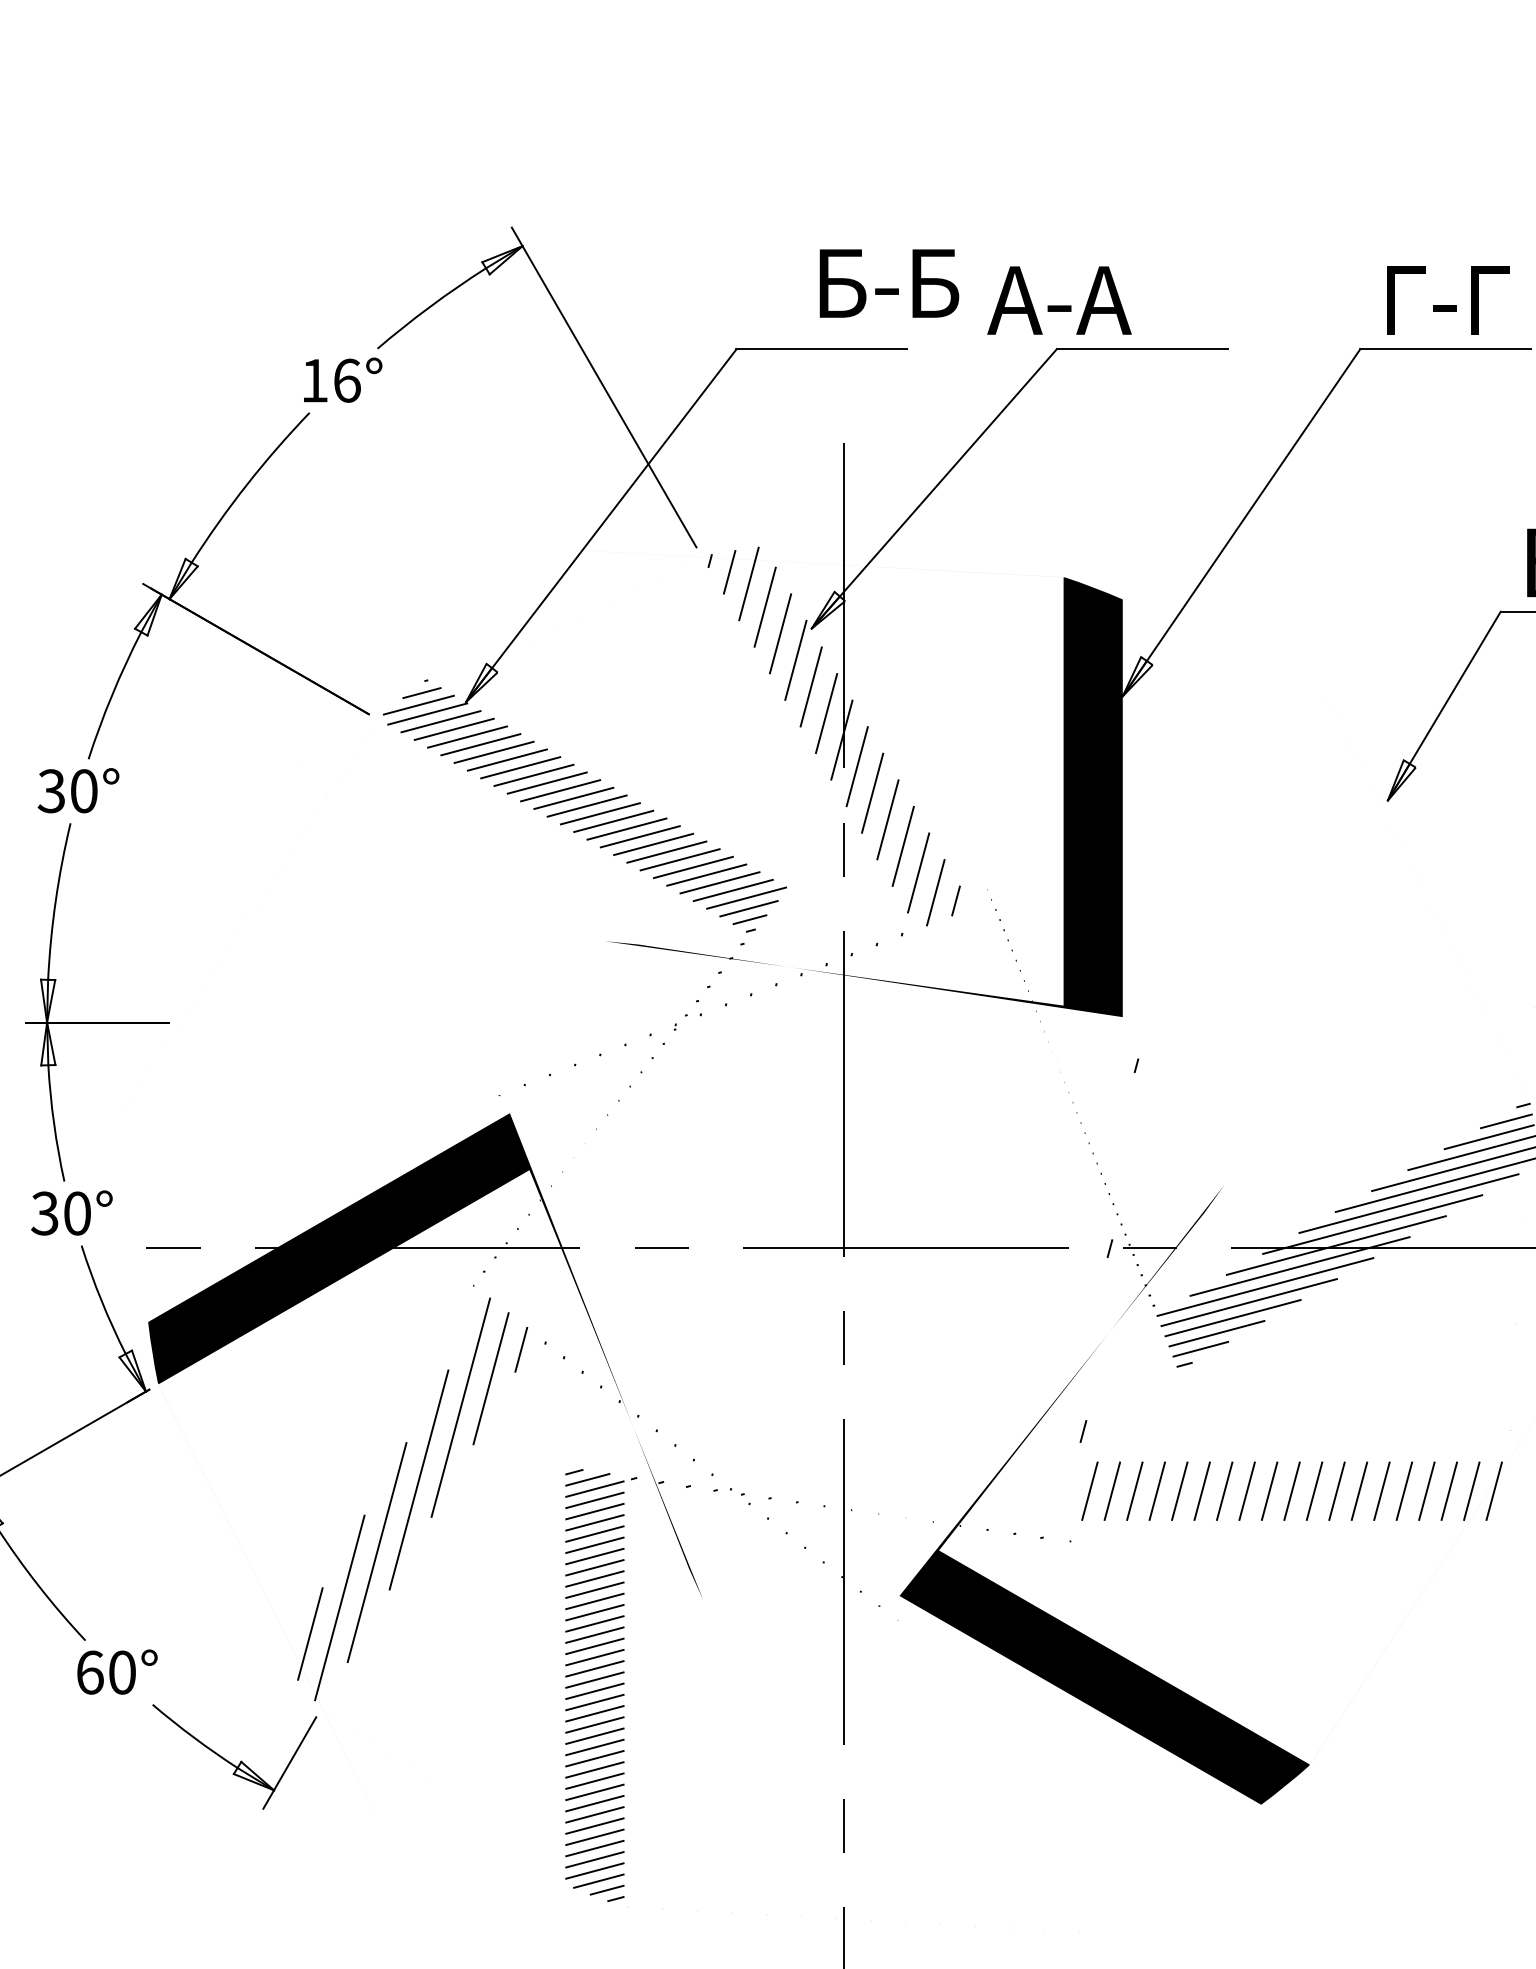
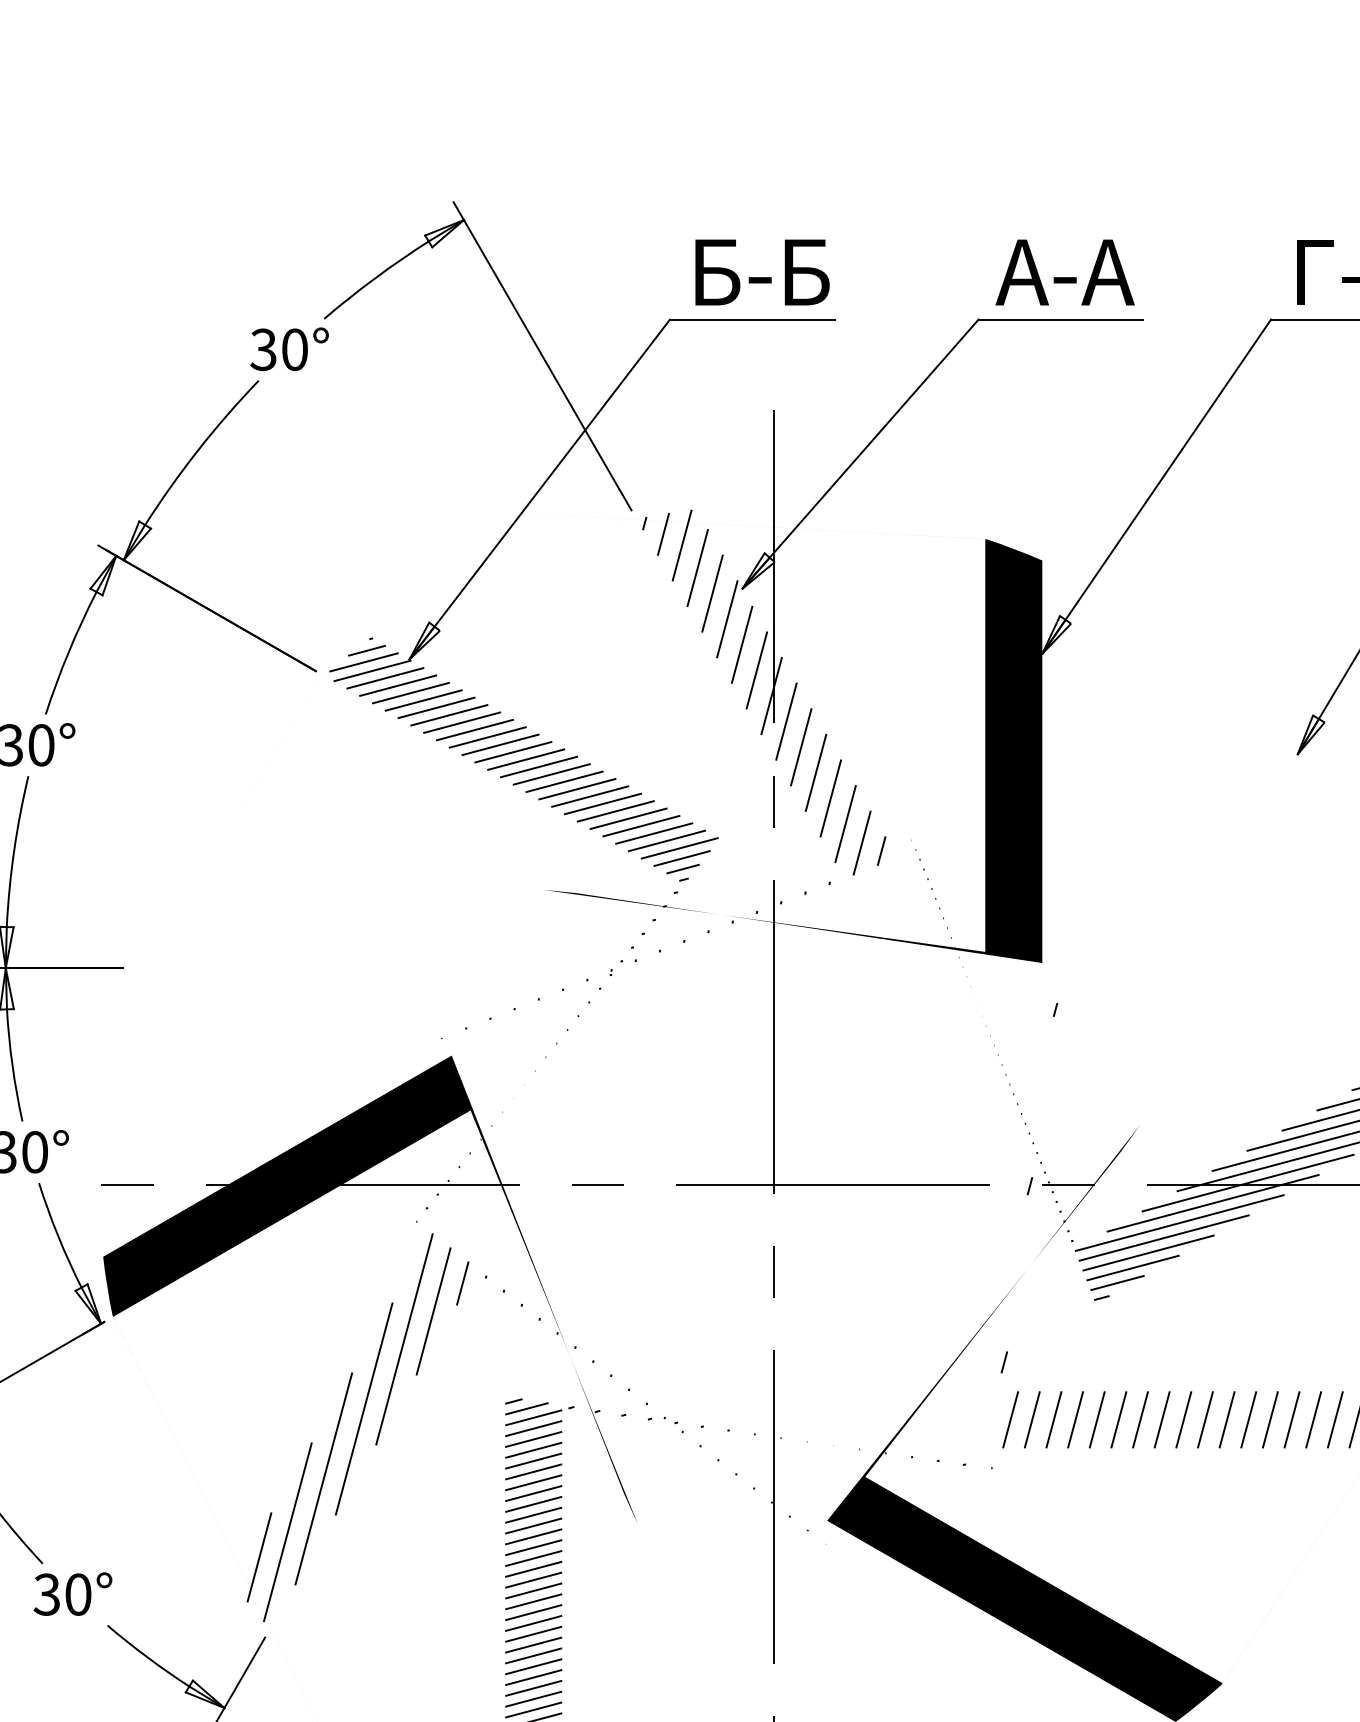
text: (889, 283) -> (762, 272), moved
text: (1059, 300) -> (1065, 272), moved
text: (330, 380) -> (278, 349), 16° -> 30°
text: (89, 1672) -> (46, 1594), 60° -> 30°

